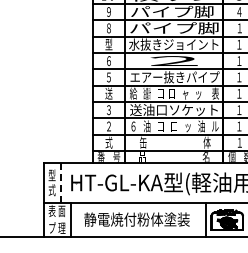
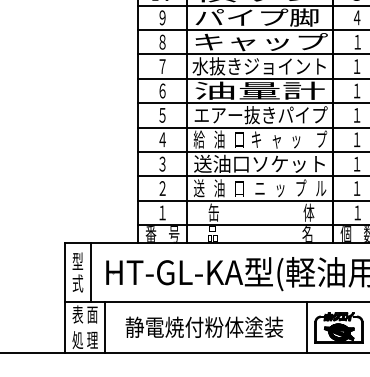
text: (174, 28) -> (260, 42), パイプ脚 -> キャップ
text: (108, 44) -> (161, 66), 型 -> ７
text: (174, 60) -> (260, 90), ２ -> 油量計
text: (108, 93) -> (161, 139), 送 -> ４
text: (146, 93) -> (218, 139), 油量計 -> 油
text: (171, 93) -> (255, 139), 口 -> キ
text: (215, 93) -> (321, 139), 表 -> プ
text: (133, 126) -> (199, 188), ６ -> 送
text: (174, 126) -> (260, 188), 口 -> ニ
text: (201, 126) -> (300, 188), 油 -> プ
text: (108, 142) -> (161, 212), 式 -> １
line: (60, 182) -> (90, 272), dashed -> solid
text: (51, 227) -> (76, 339), プ -> 処

